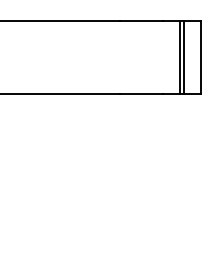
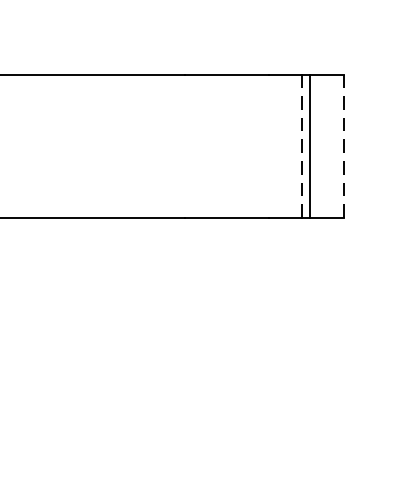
line: (179, 57) -> (301, 146), solid -> dashed
line: (201, 57) -> (344, 146), solid -> dashed

